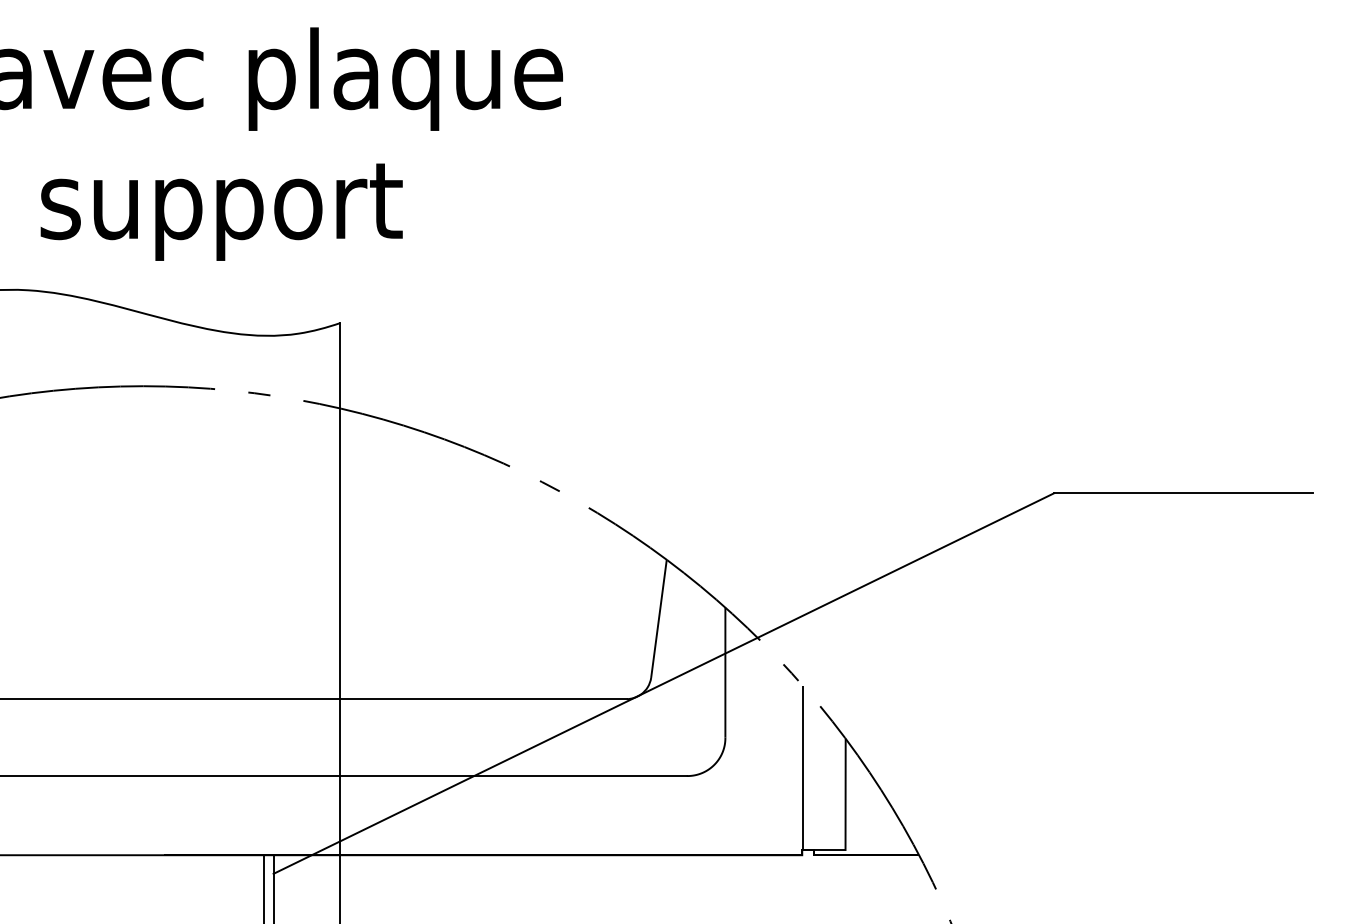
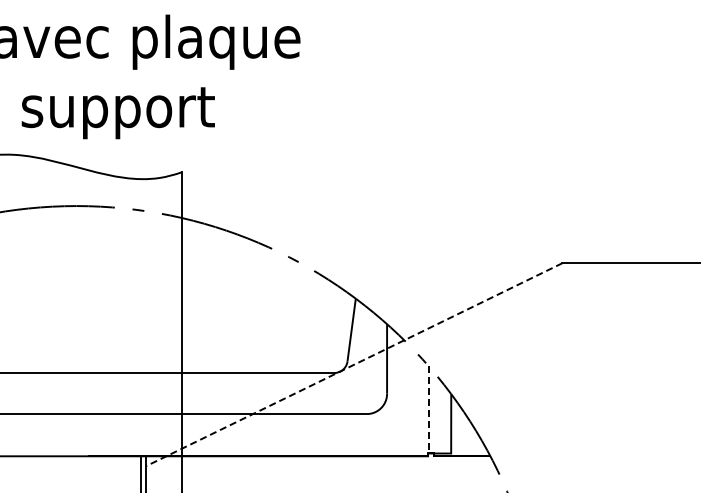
line: (664, 683) -> (354, 364), solid -> dashed
line: (803, 767) -> (428, 409), solid -> dashed

